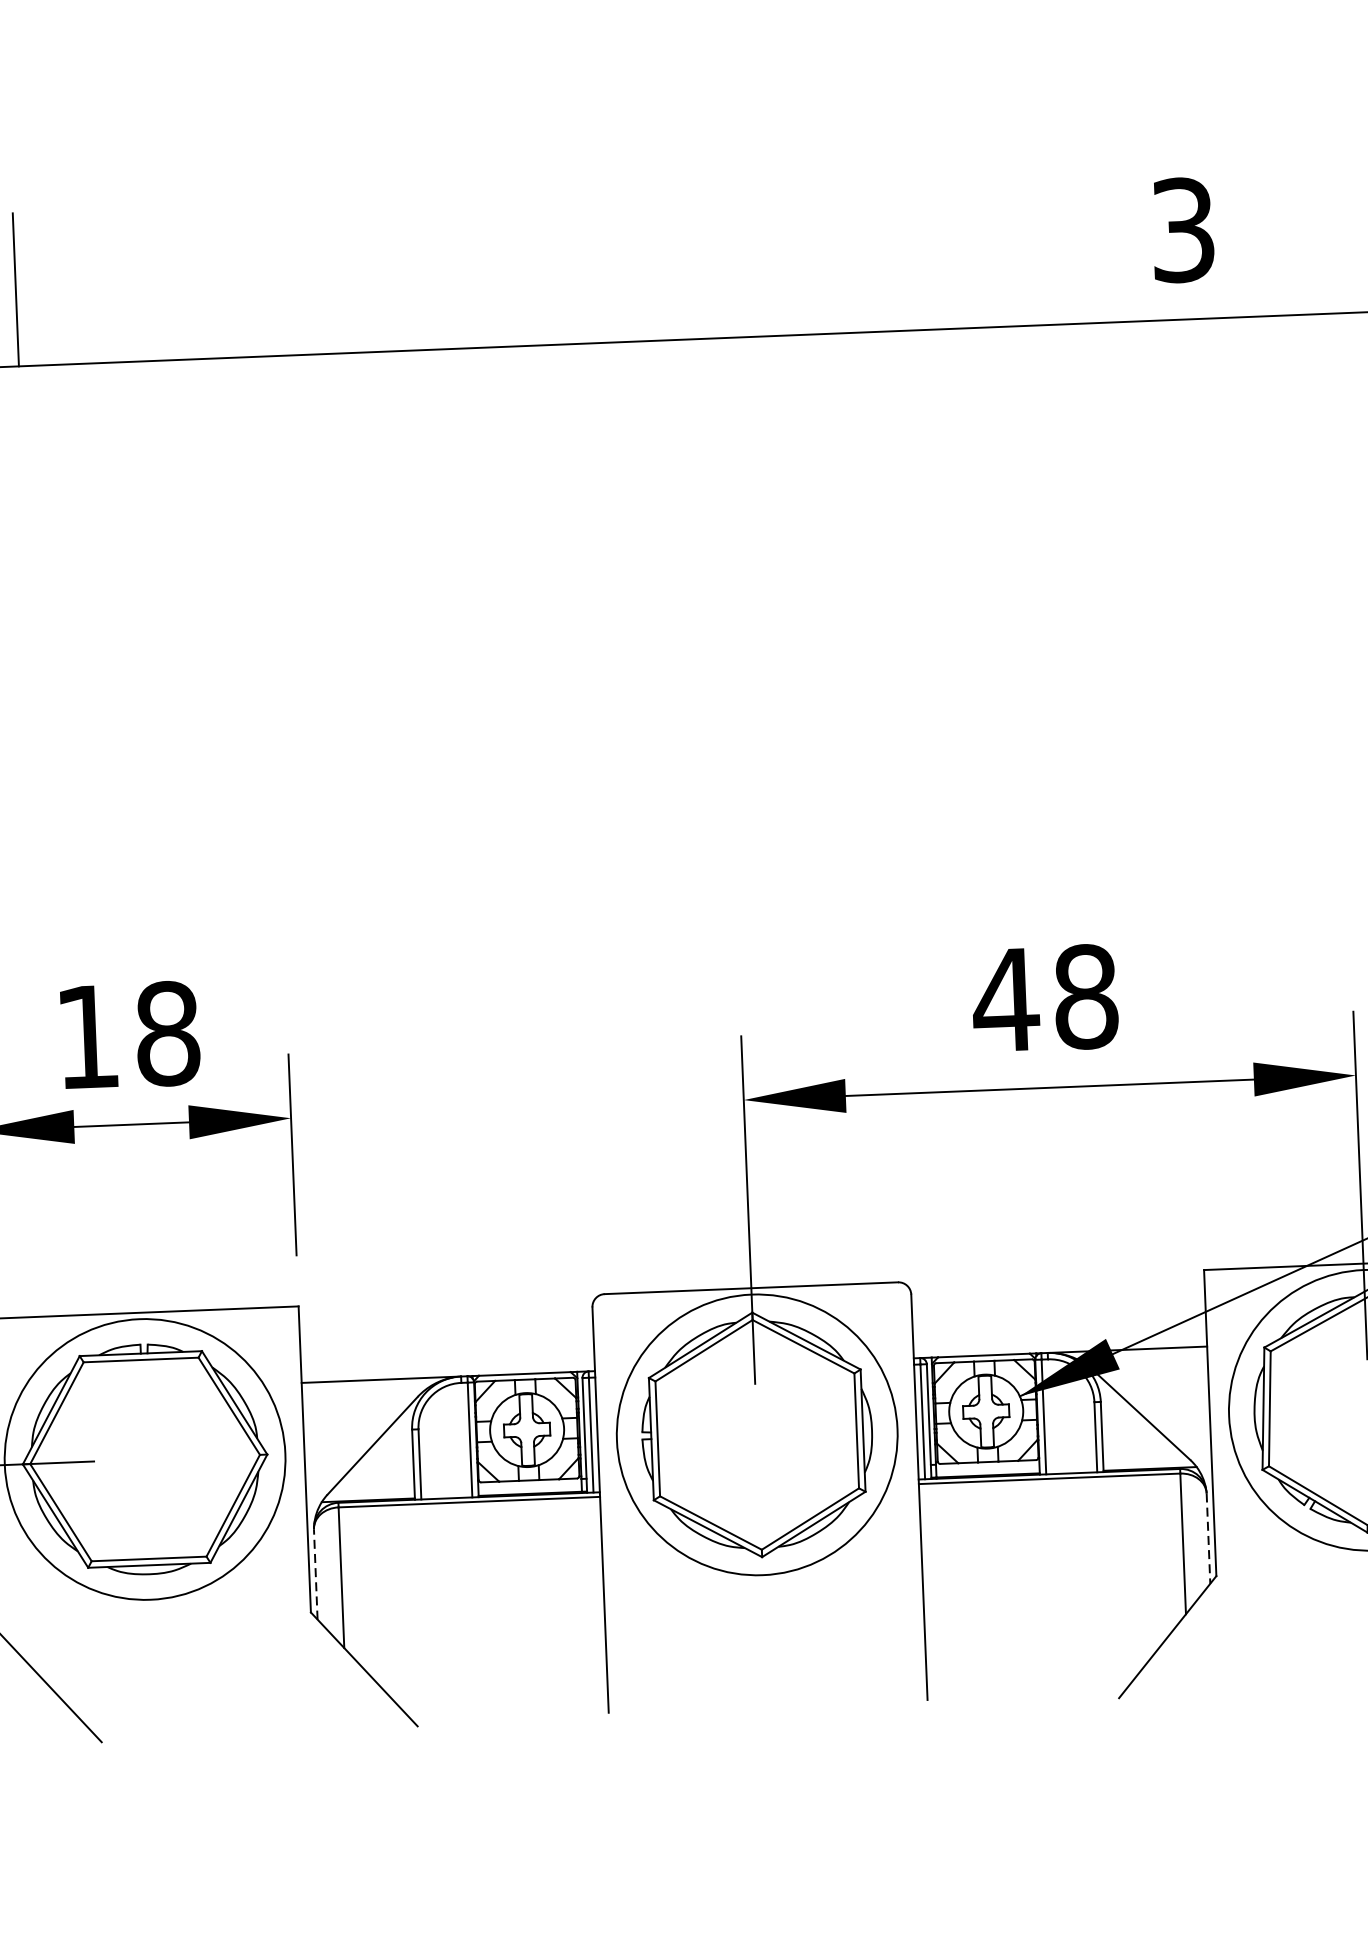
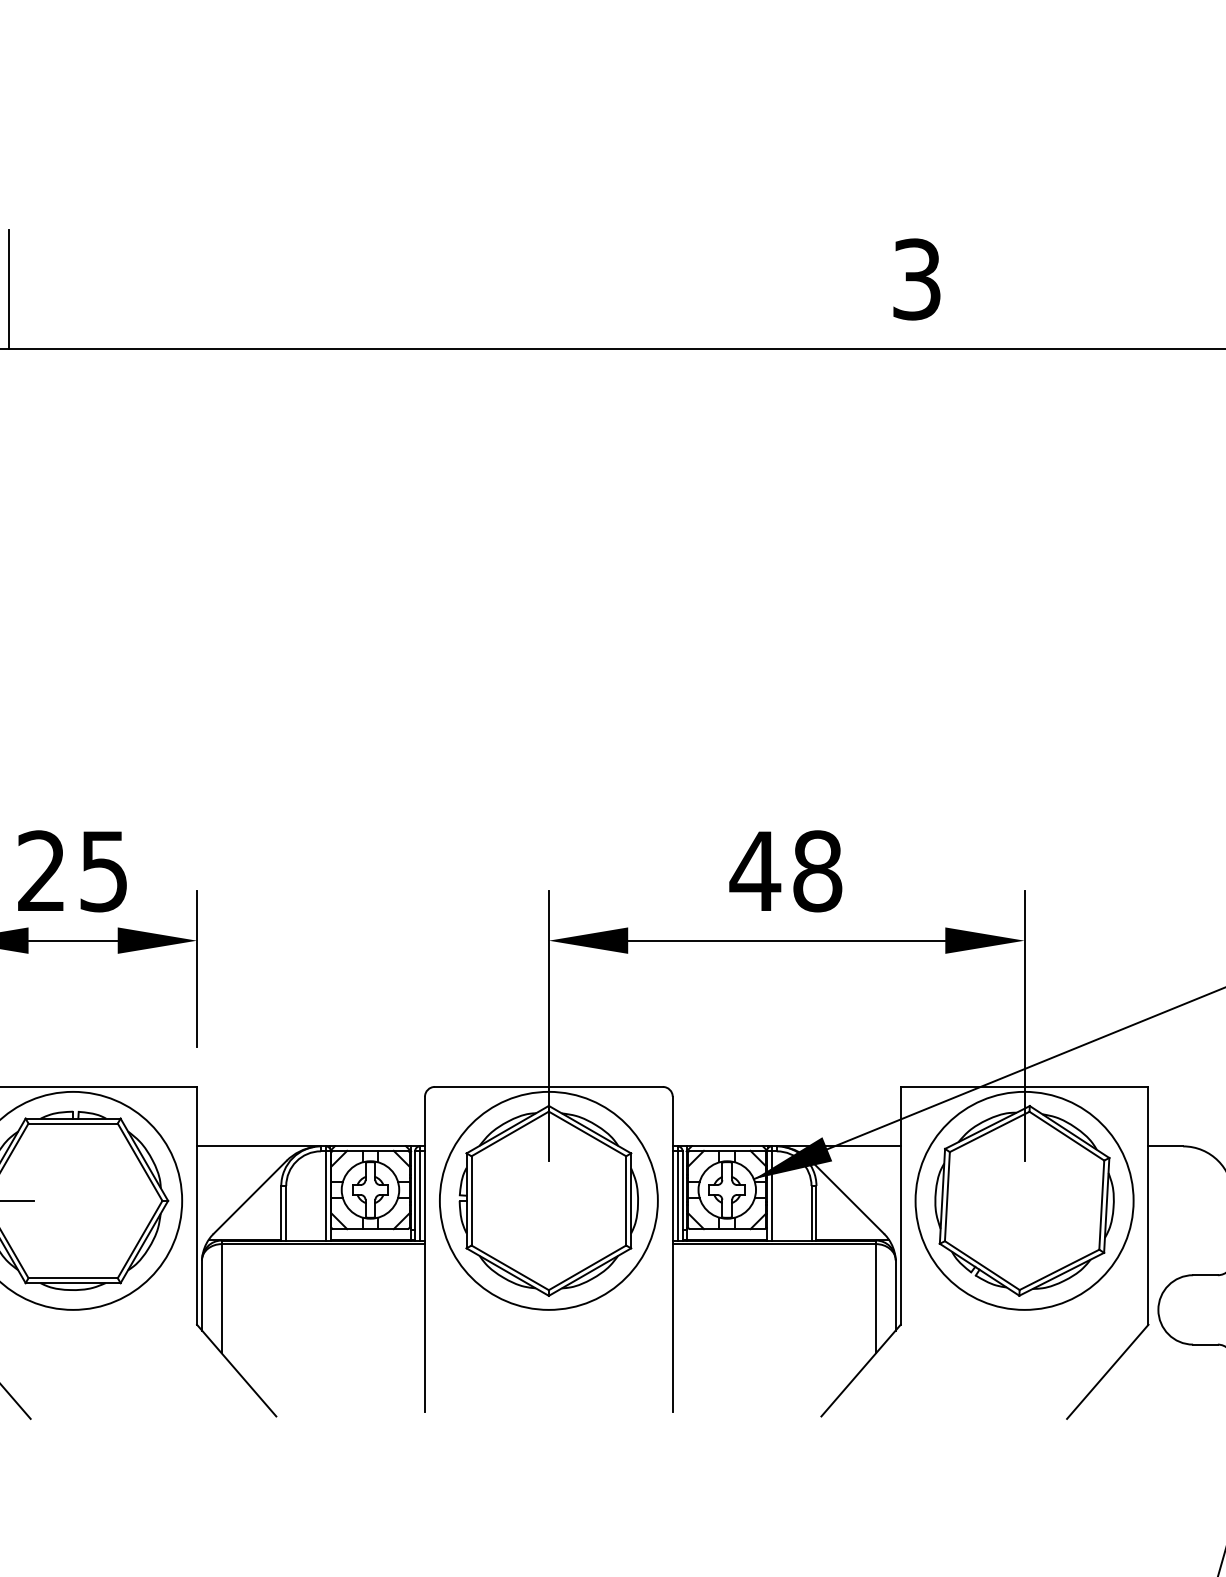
text: (128, 1035) -> (73, 871), 18 -> 25
line: (1208, 1538) -> (895, 1295), dashed -> solid
line: (316, 1573) -> (202, 1294), dashed -> solid

